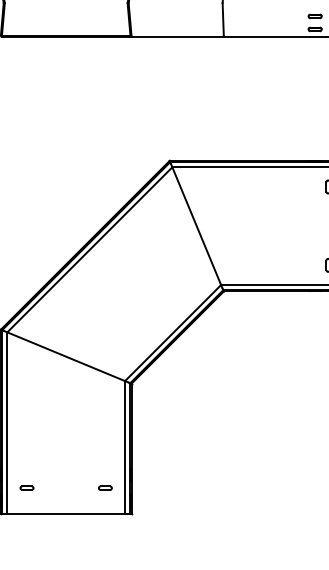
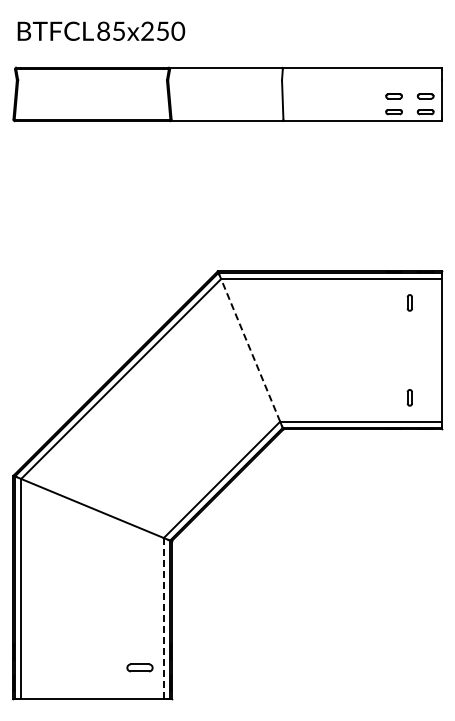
line: (196, 225) -> (250, 349), solid -> dashed
line: (124, 447) -> (163, 618), solid -> dashed
part: (26, 487) -> (44, 667), removed
part: (104, 487) -> (139, 667), size x1.6

